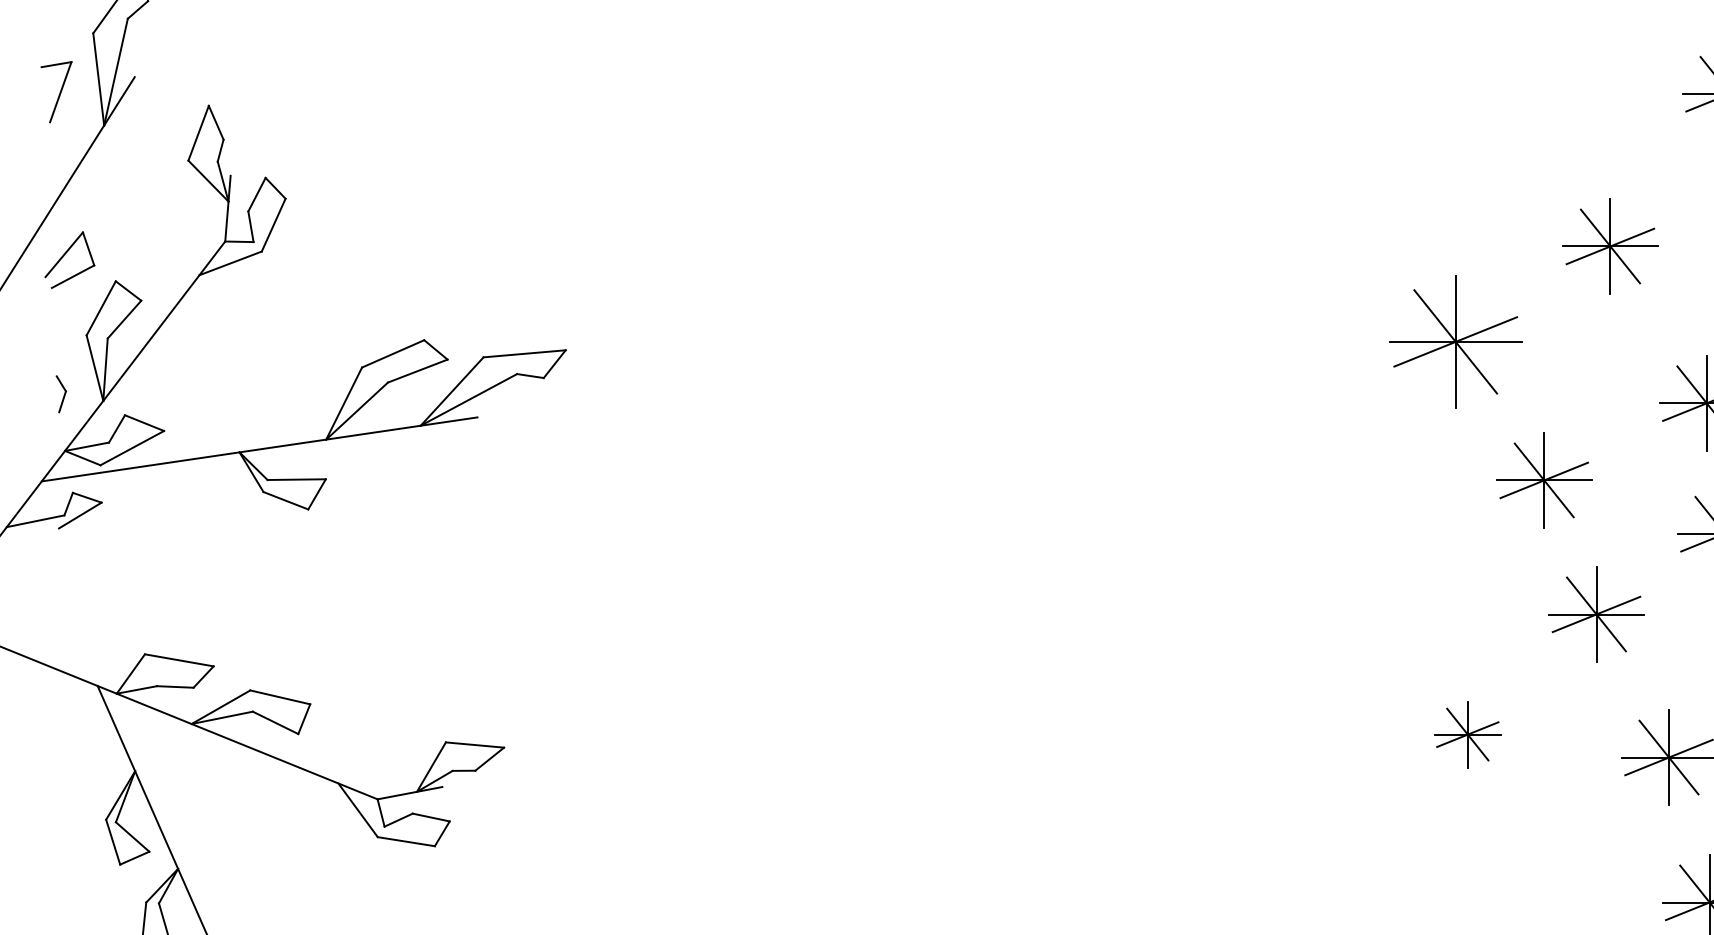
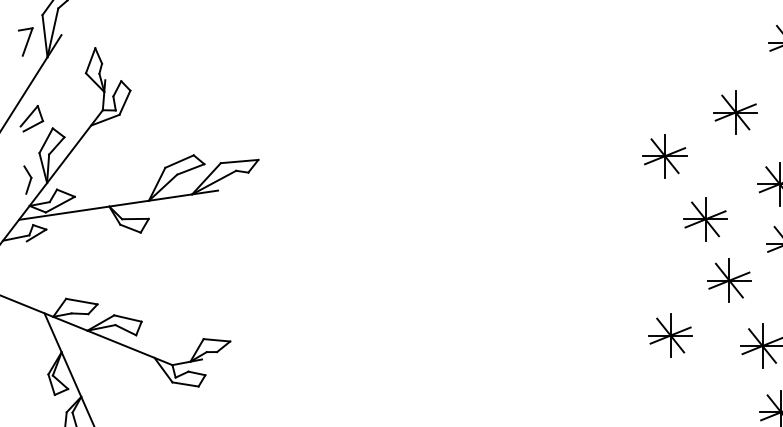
part: (1454, 342) -> (664, 156), size x0.71
part: (60, 393) -> (27, 179), size x1.67
part: (1467, 734) -> (670, 335), size x1.43

